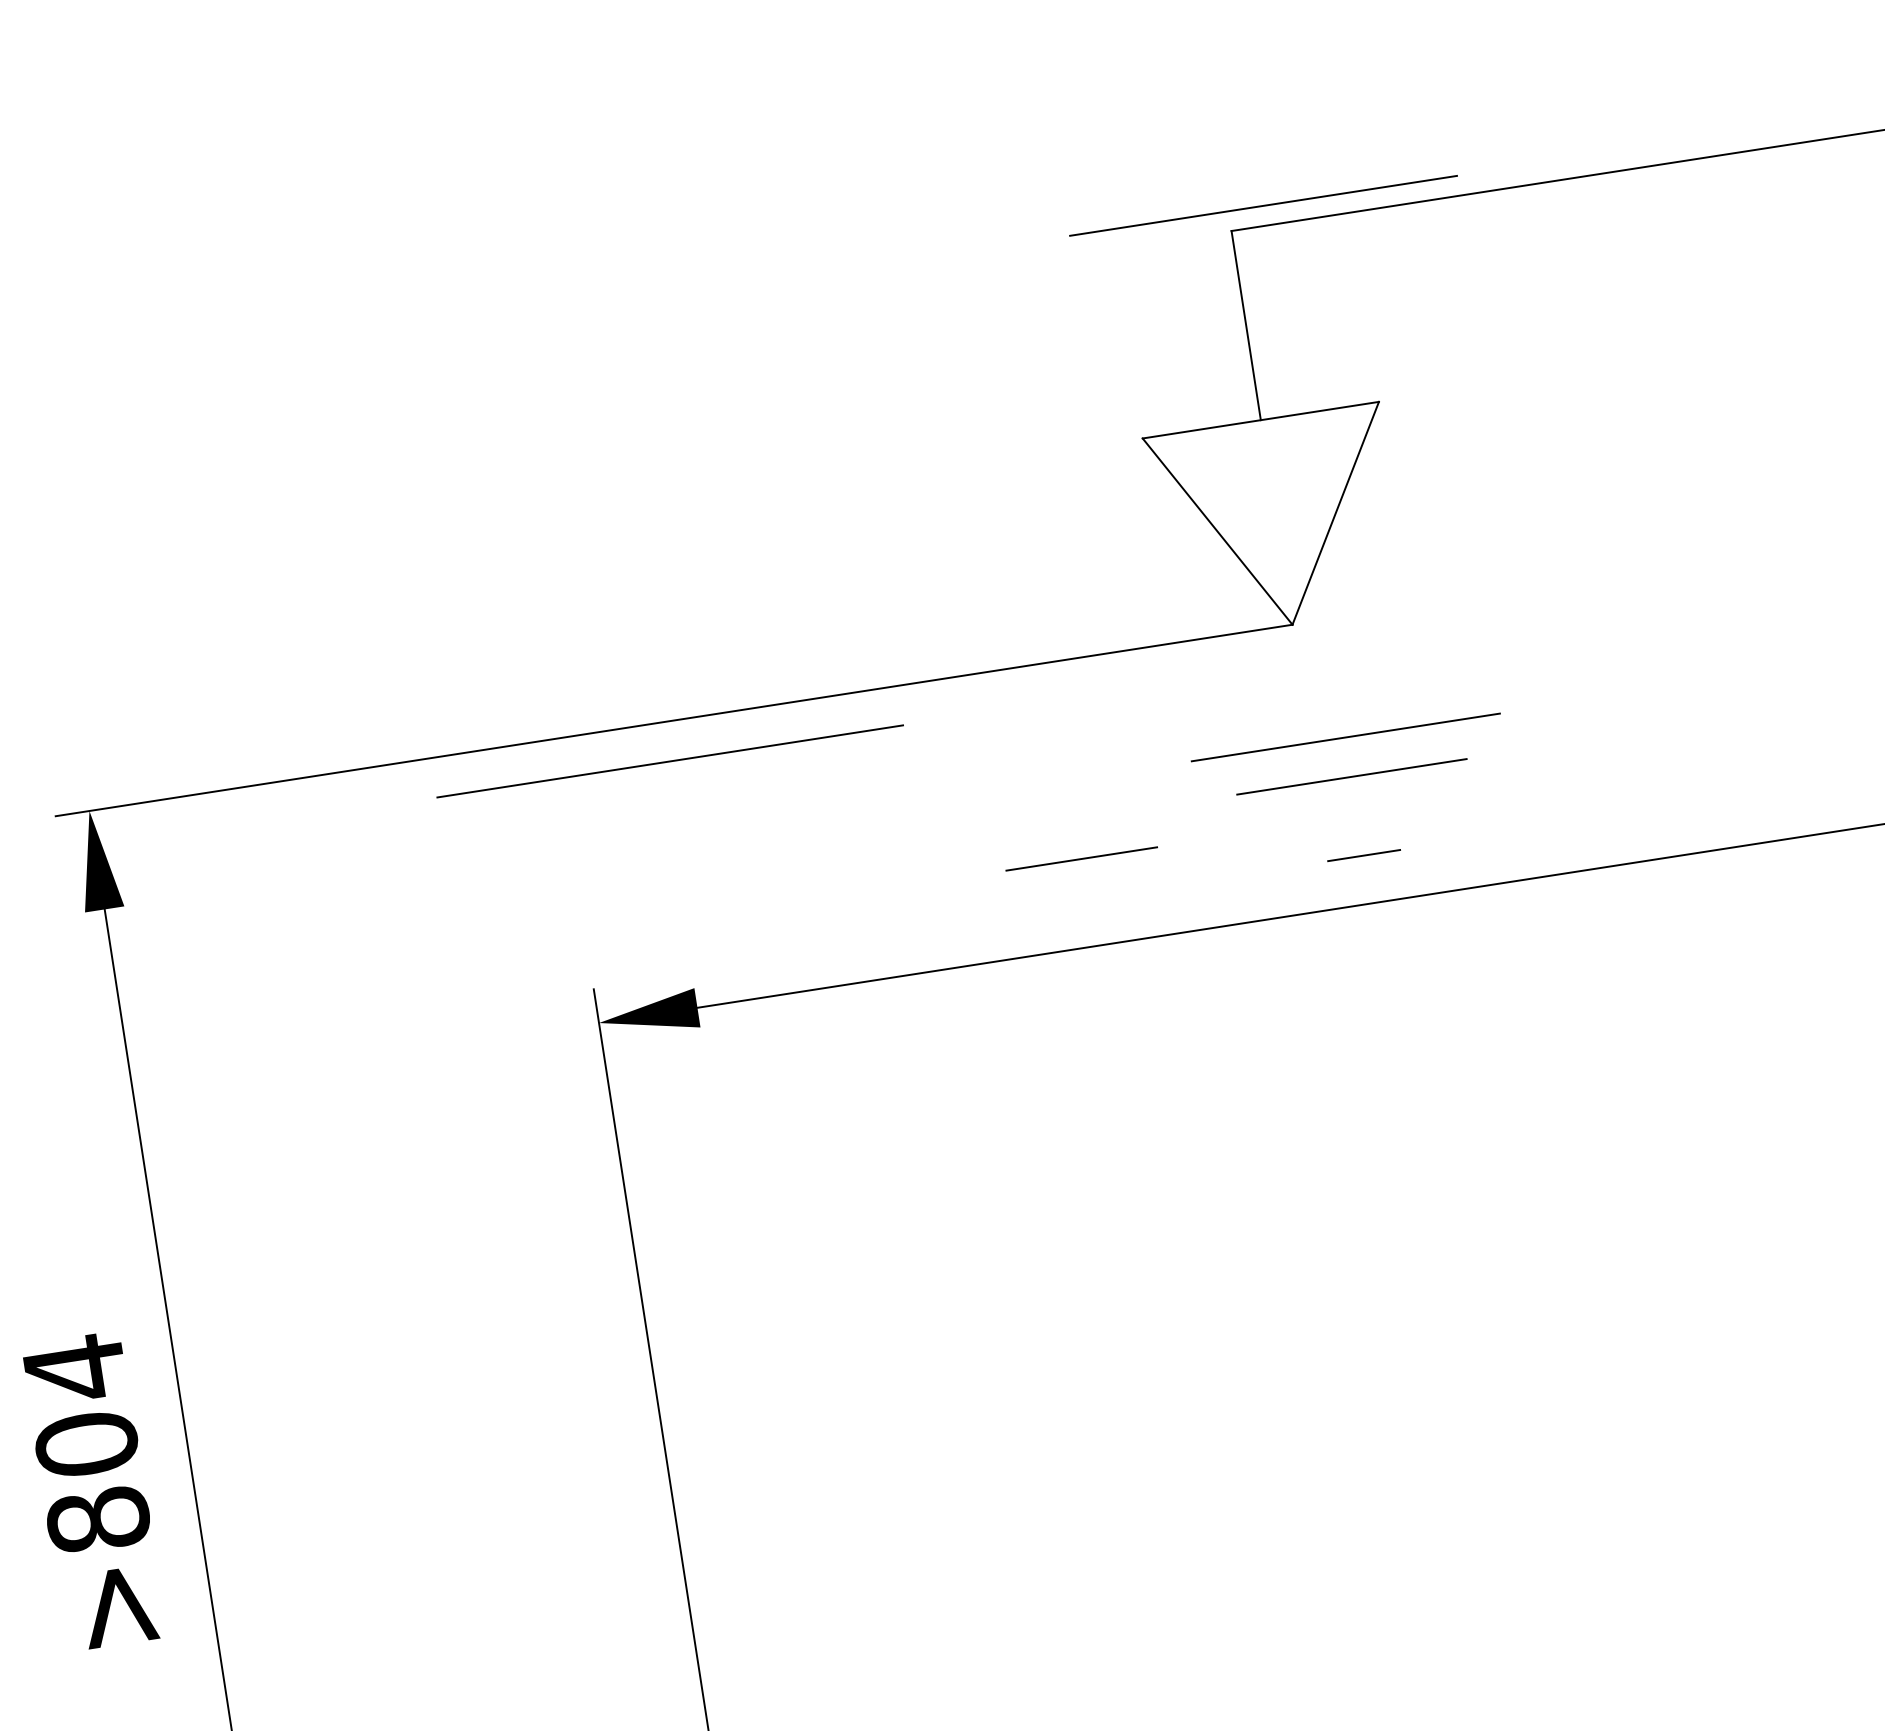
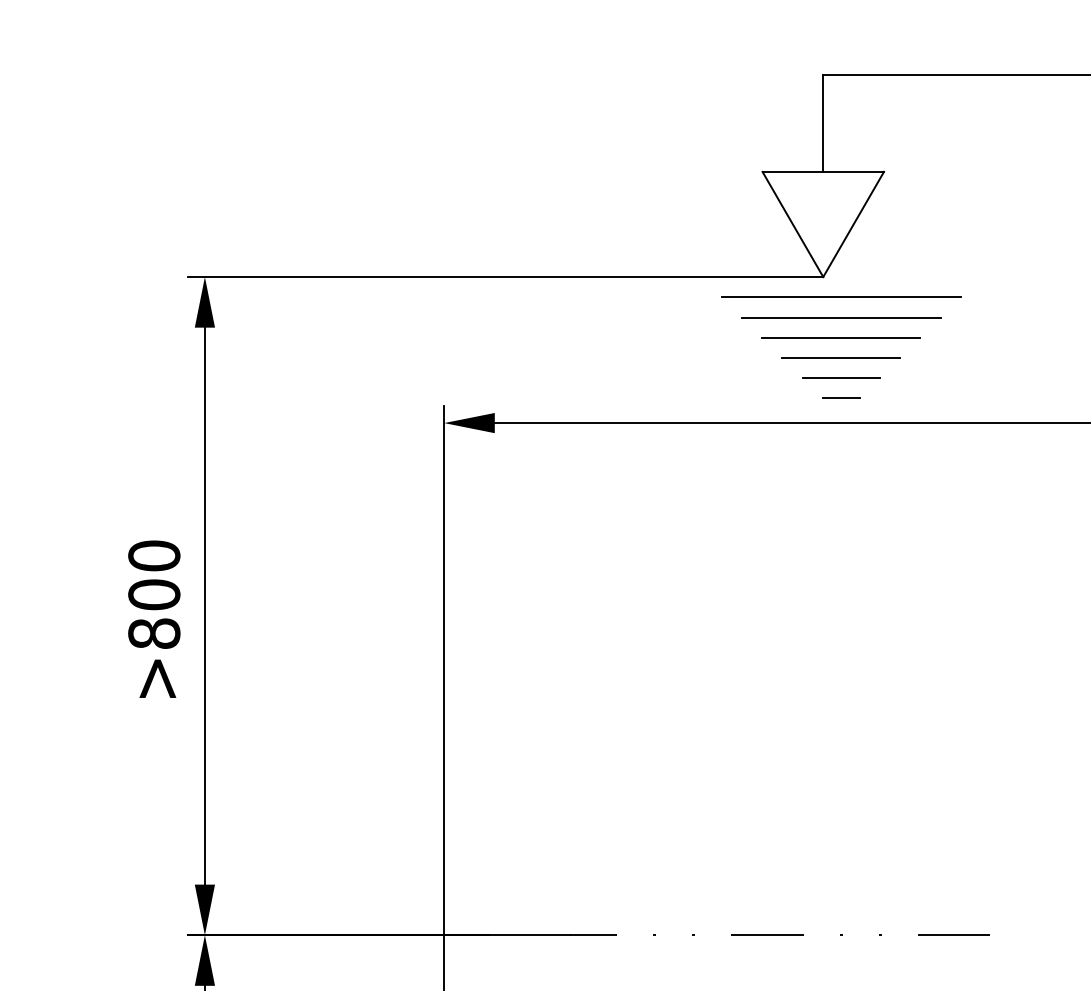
line: (1263, 205) -> (841, 317), moved
line: (670, 759) -> (841, 296), moved
line: (1081, 857) -> (841, 377), moved
text: (75, 1367) -> (154, 555), >804 -> >800

